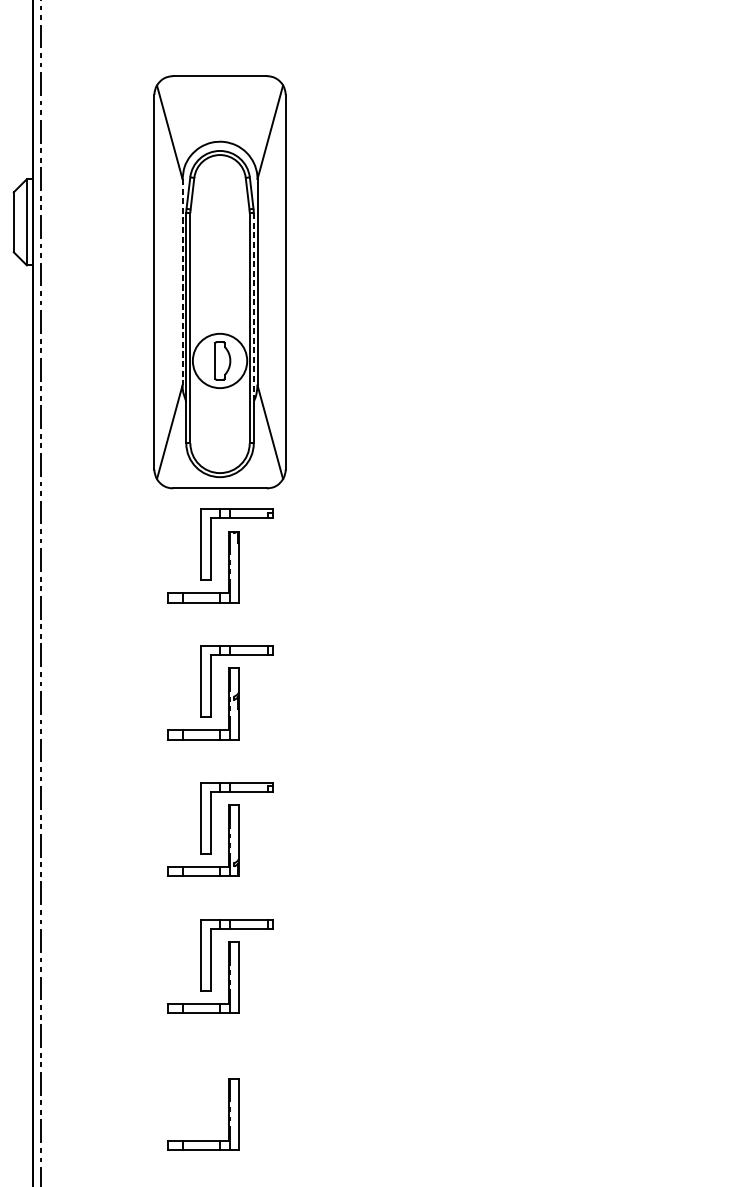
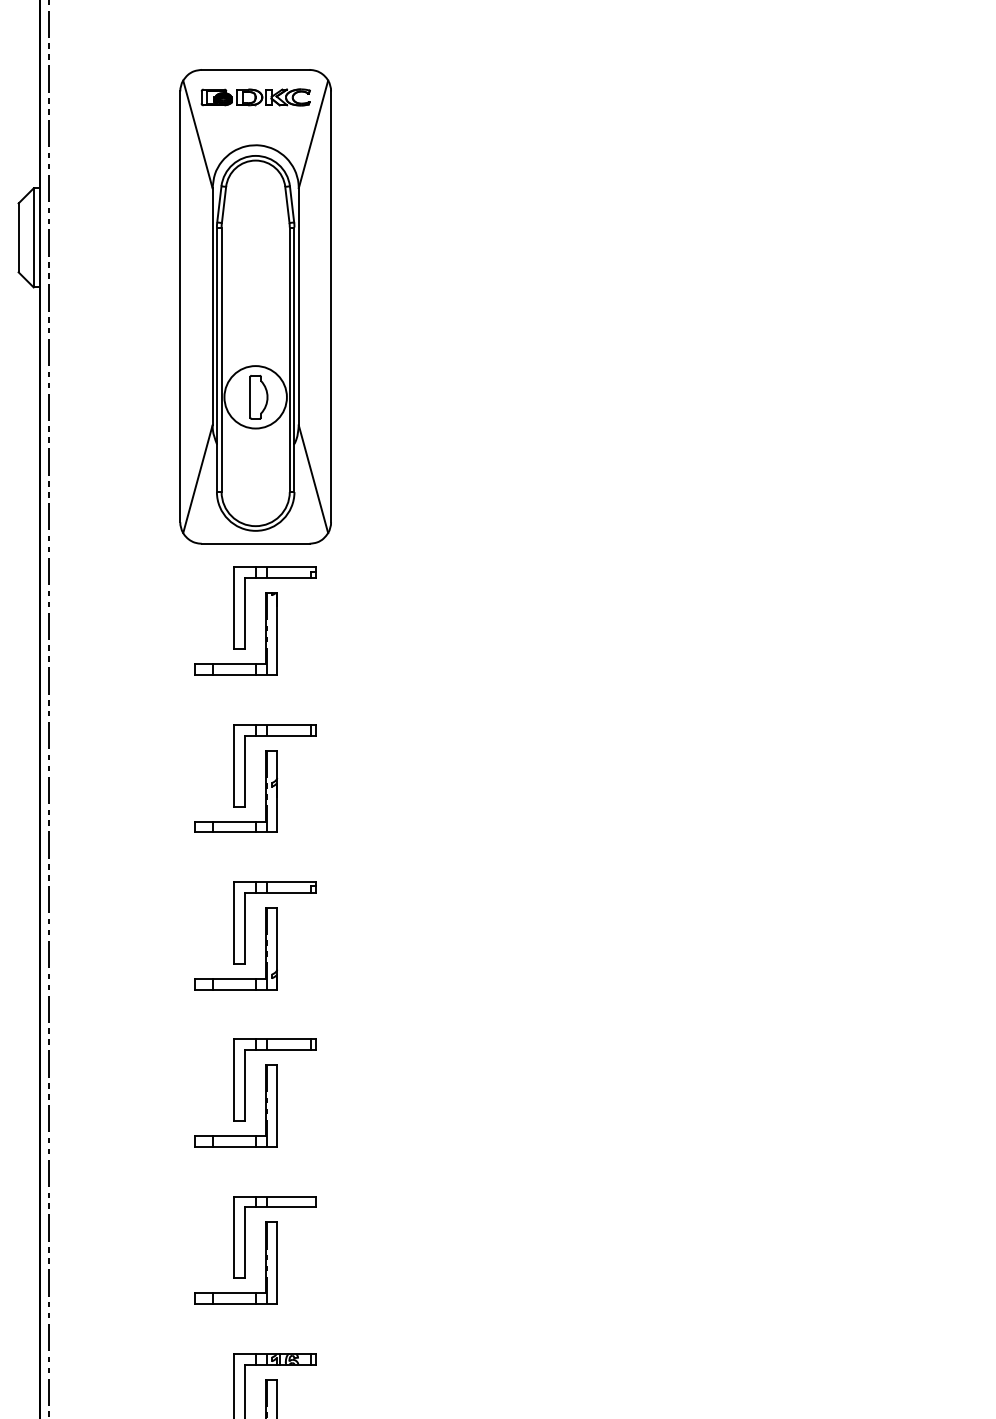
part: (219, 100) -> (255, 97), added
line: (182, 282) -> (212, 307), dashed -> solid
line: (253, 308) -> (294, 336), dashed -> solid
part: (211, 1091) -> (245, 1237), added

